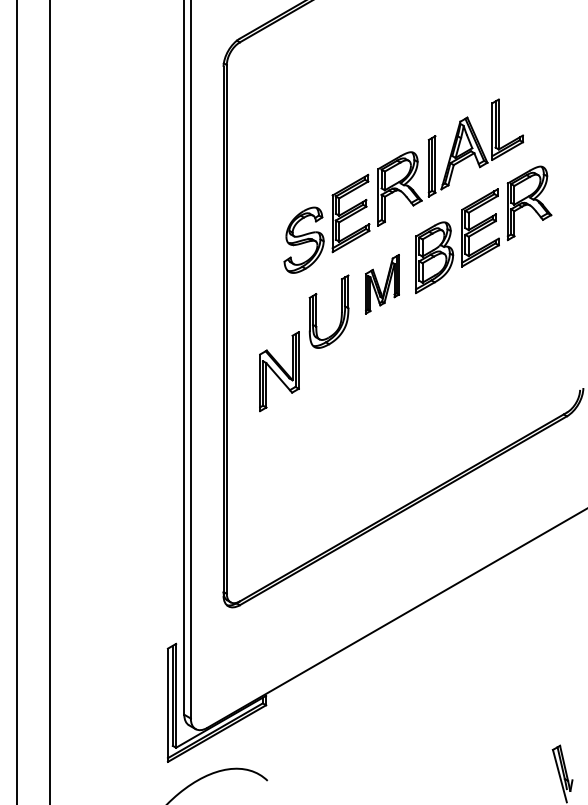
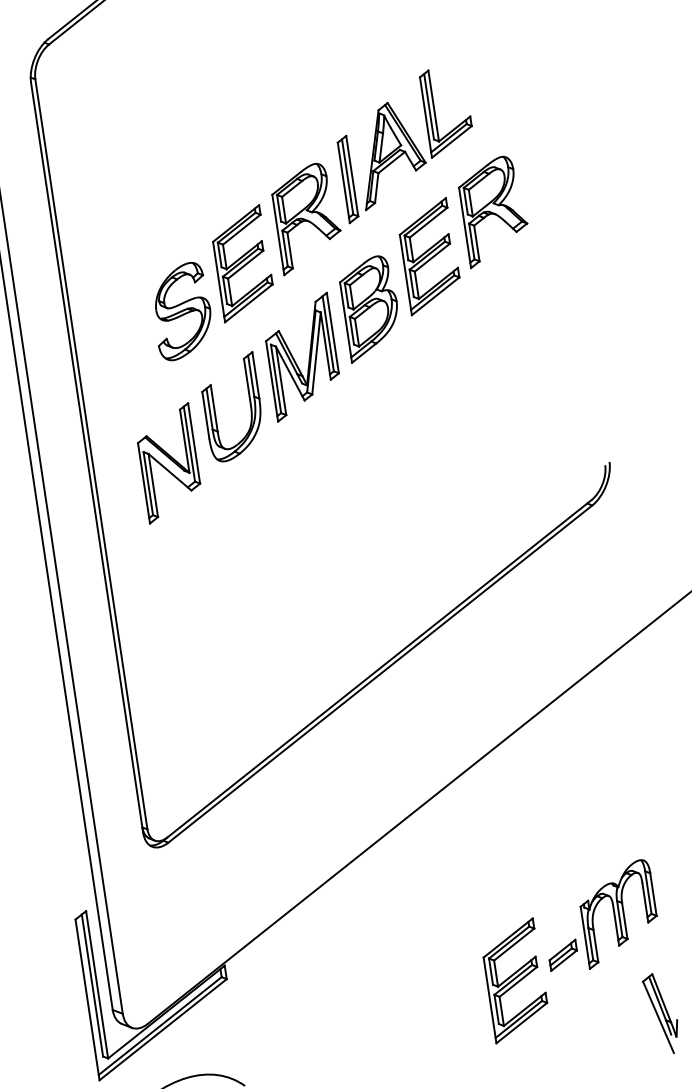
part: (382, 284) -> (302, 357), size x1.43
part: (279, 371) -> (169, 463), moved
part: (507, 721) -> (572, 950), added

